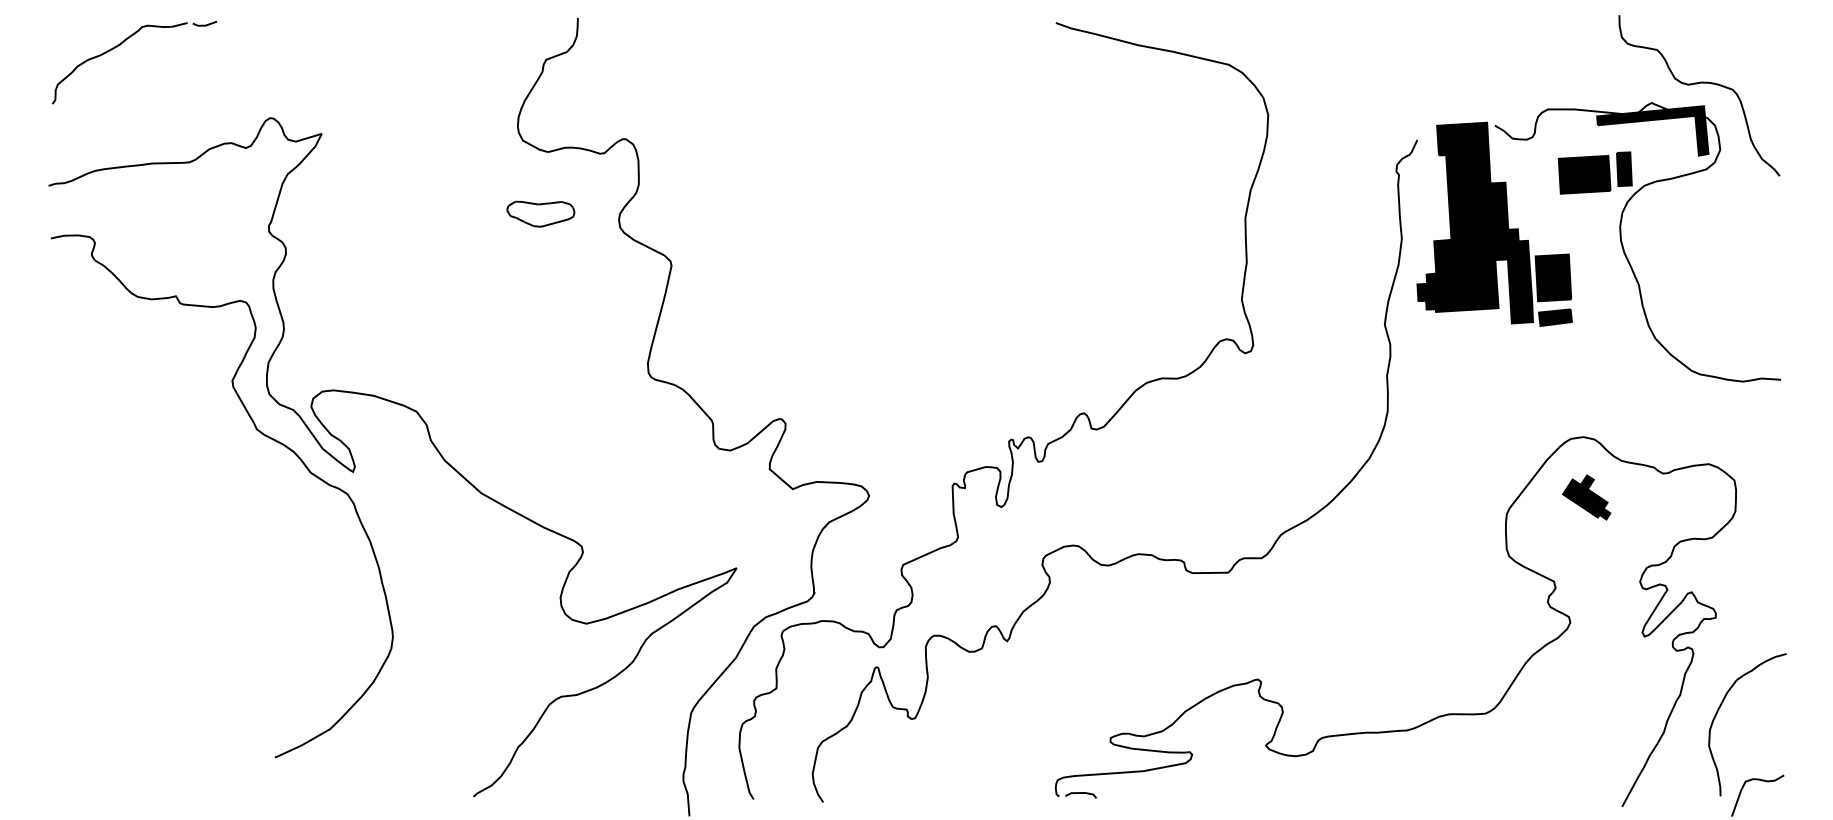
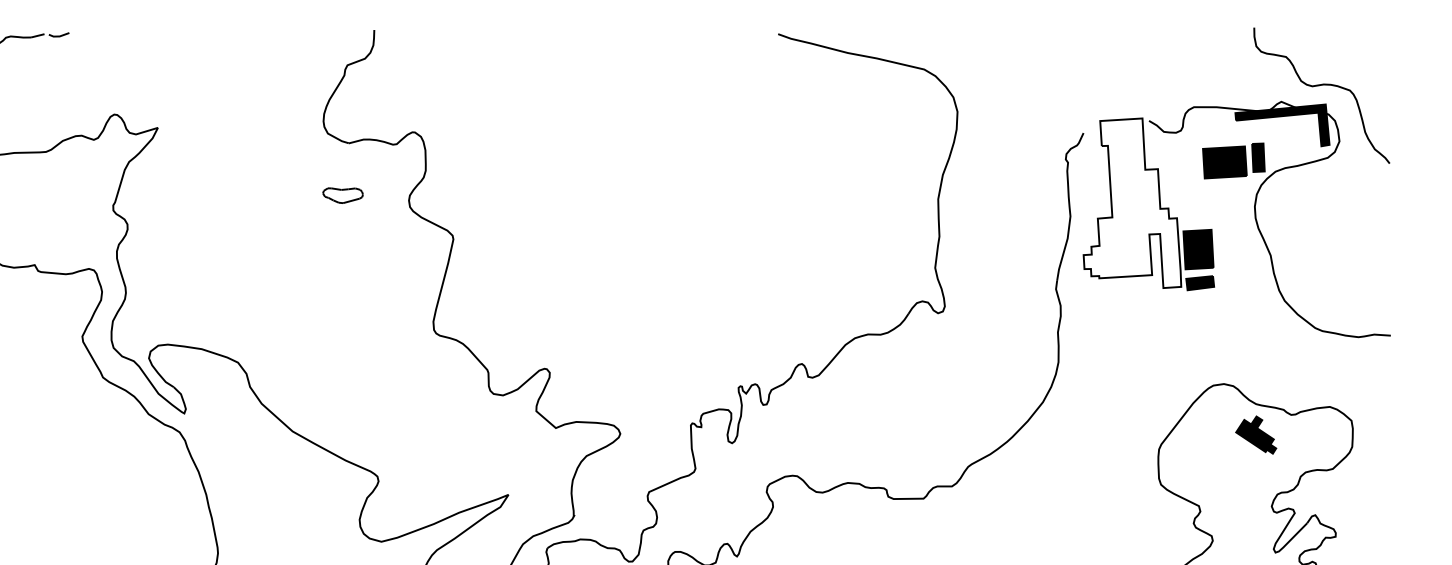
part: (540, 213) -> (342, 195), size x0.7
fill: (1475, 222) -> (1132, 202), removed
part: (1586, 497) -> (1256, 435), moved

